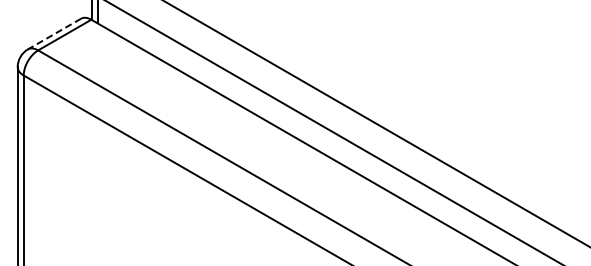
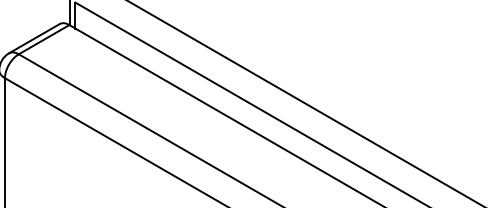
line: (54, 34) -> (34, 39), dashed -> solid

